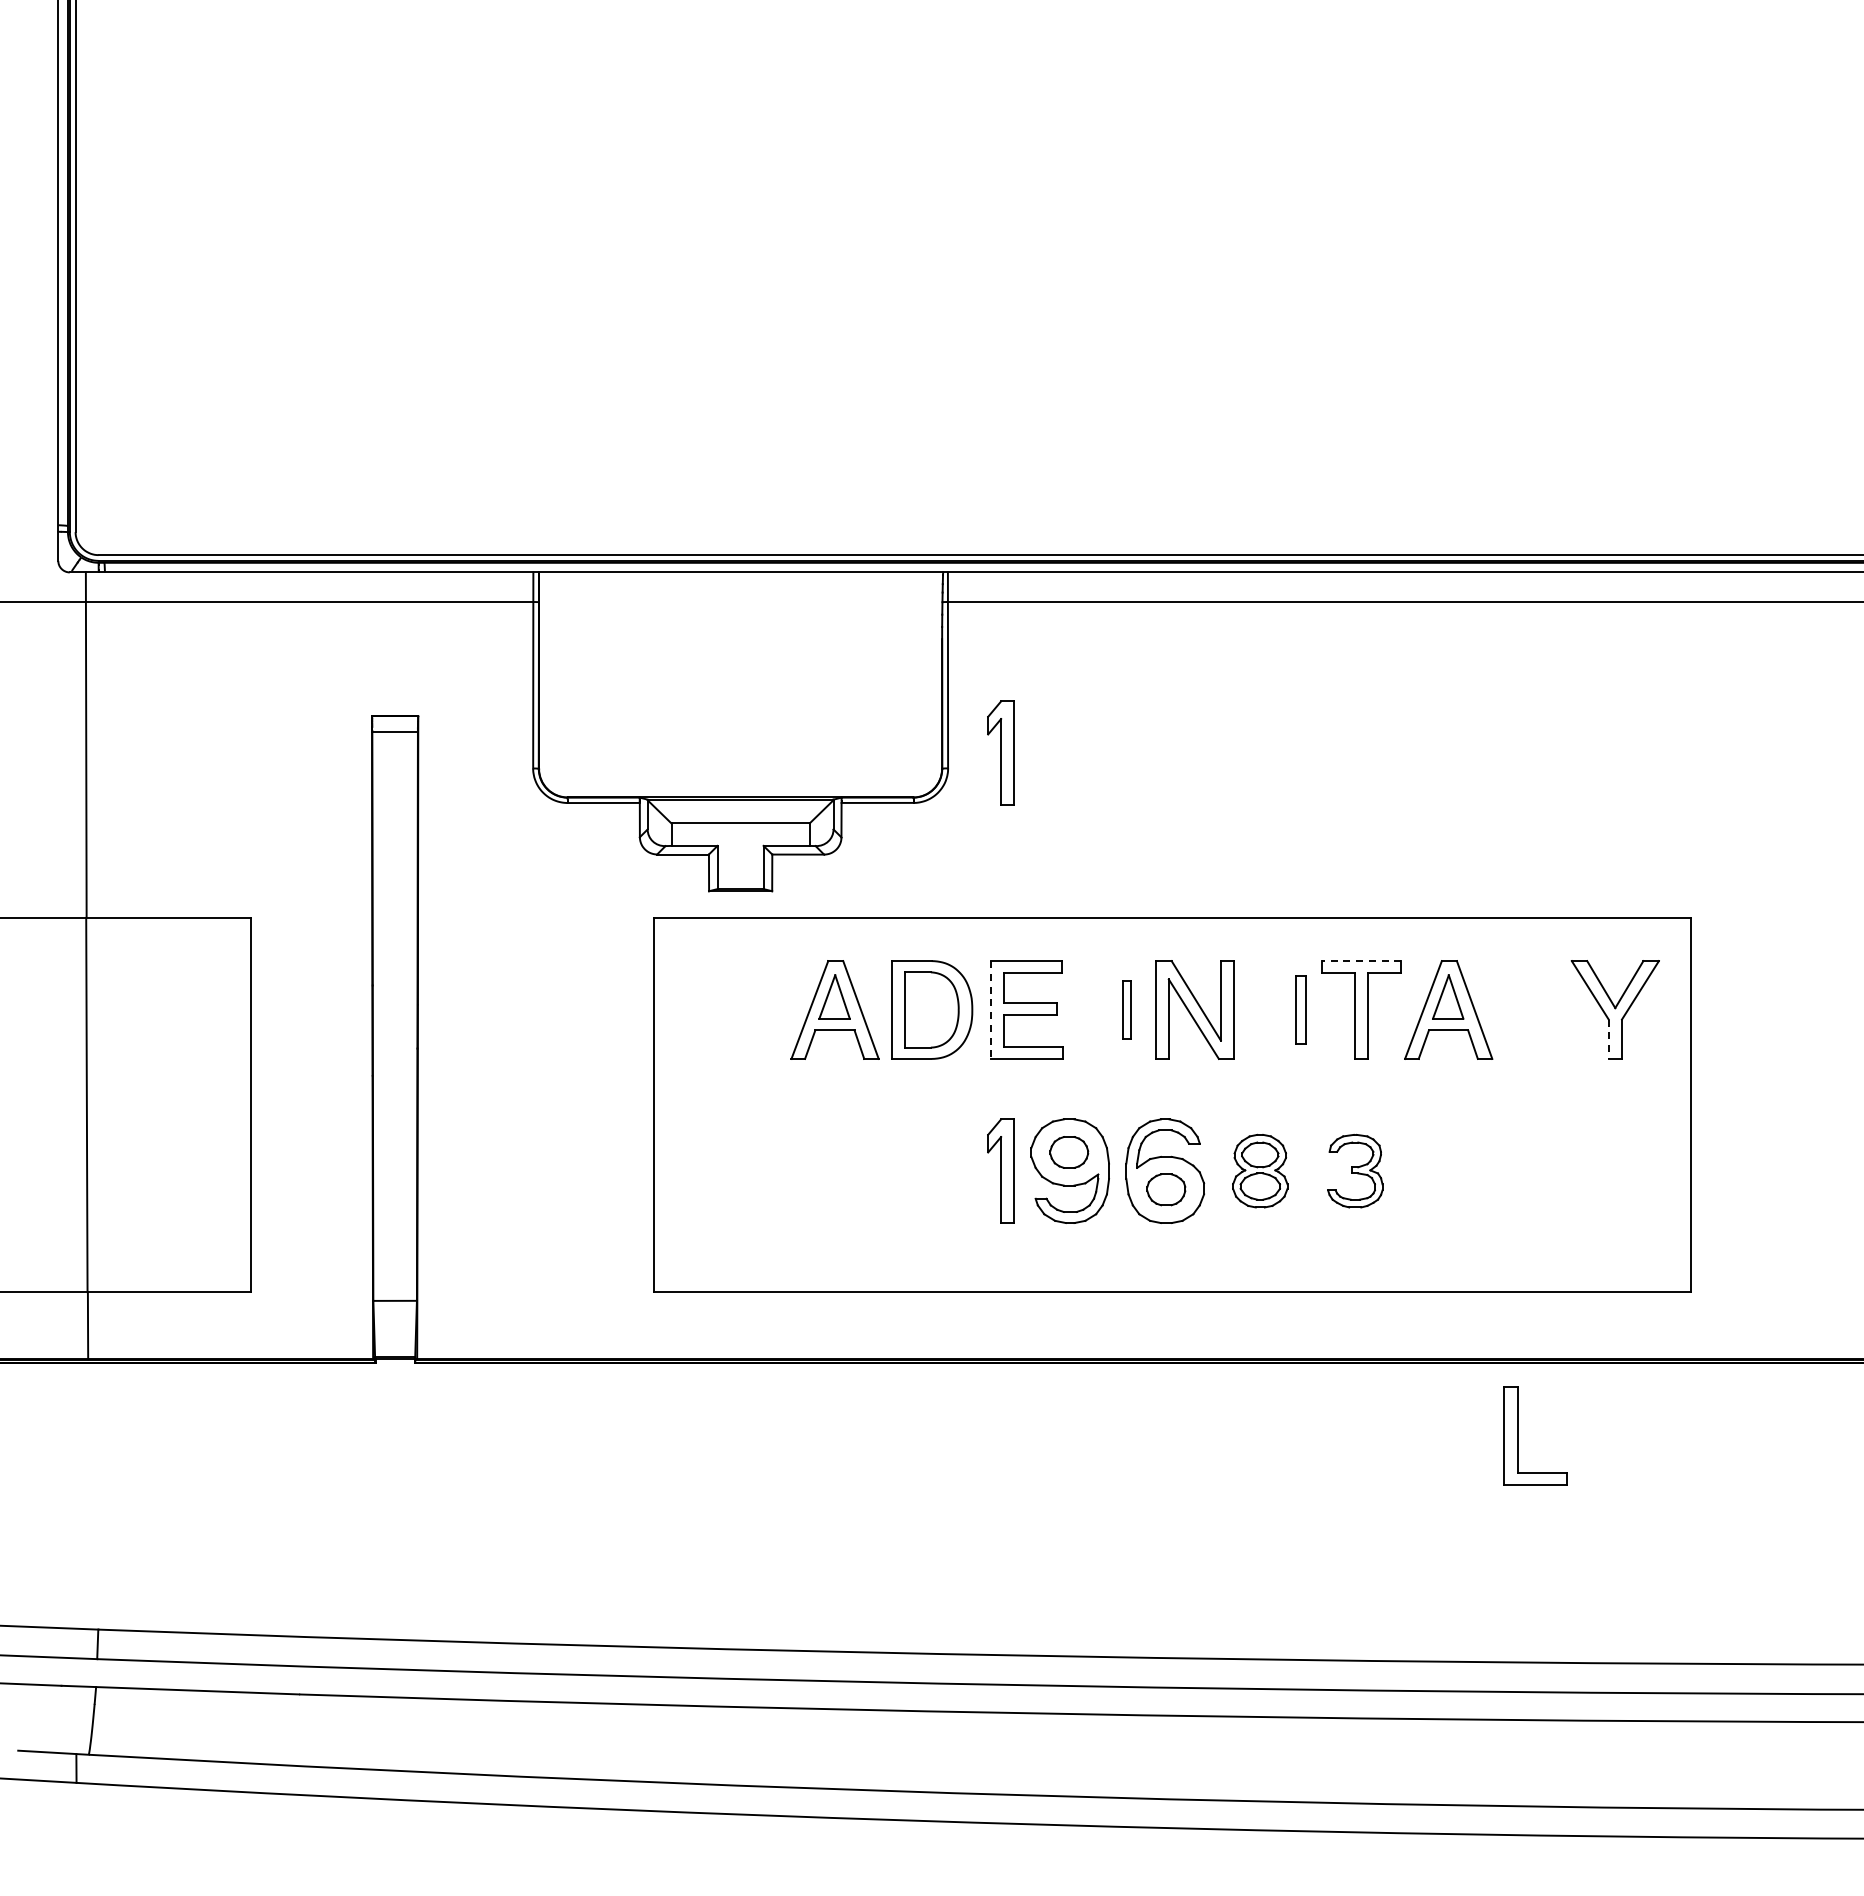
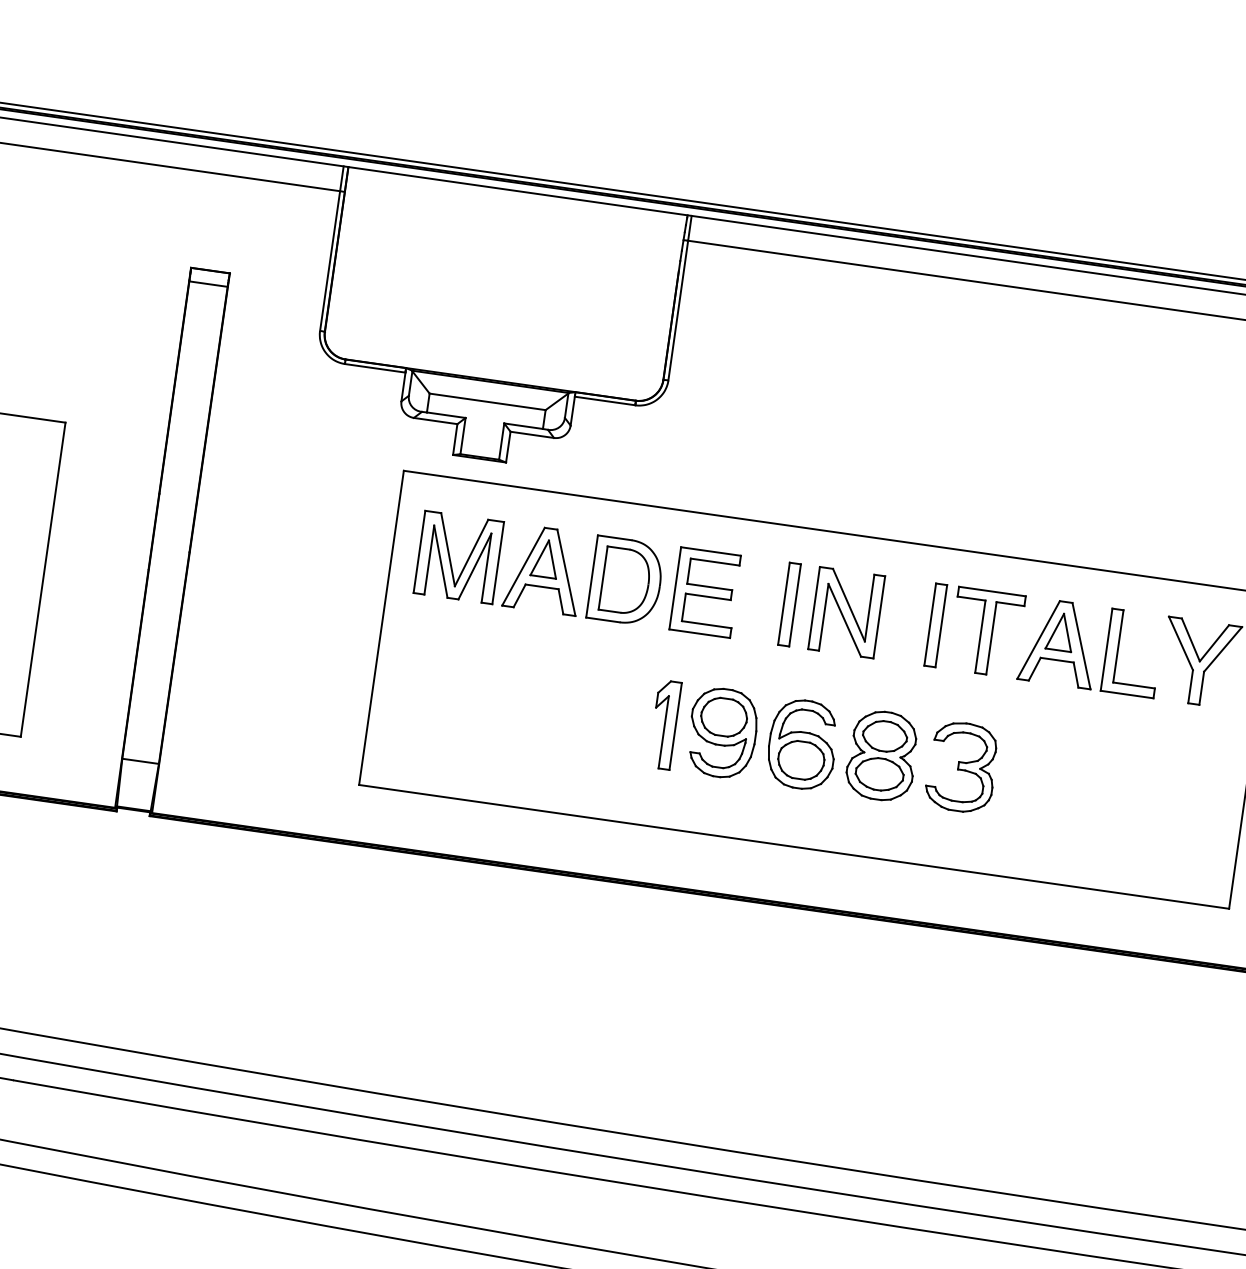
part: (1000, 752) -> (714, 373), removed
line: (1361, 961) -> (992, 591), dashed -> solid
part: (1126, 1009) -> (789, 604), size x1.67
part: (1300, 1009) -> (935, 624), size x1.43
line: (990, 1010) -> (675, 588), dashed -> solid
part: (723, 1012) -> (450, 558), added
line: (1608, 1039) -> (1190, 686), dashed -> solid
part: (1069, 1152) -> (724, 717), size x1.43
part: (1260, 1170) -> (882, 755), size x1.43
part: (1355, 1170) -> (962, 766), size x1.43
part: (1166, 1189) -> (801, 760), size x1.43
part: (1518, 1435) -> (1118, 650), moved

